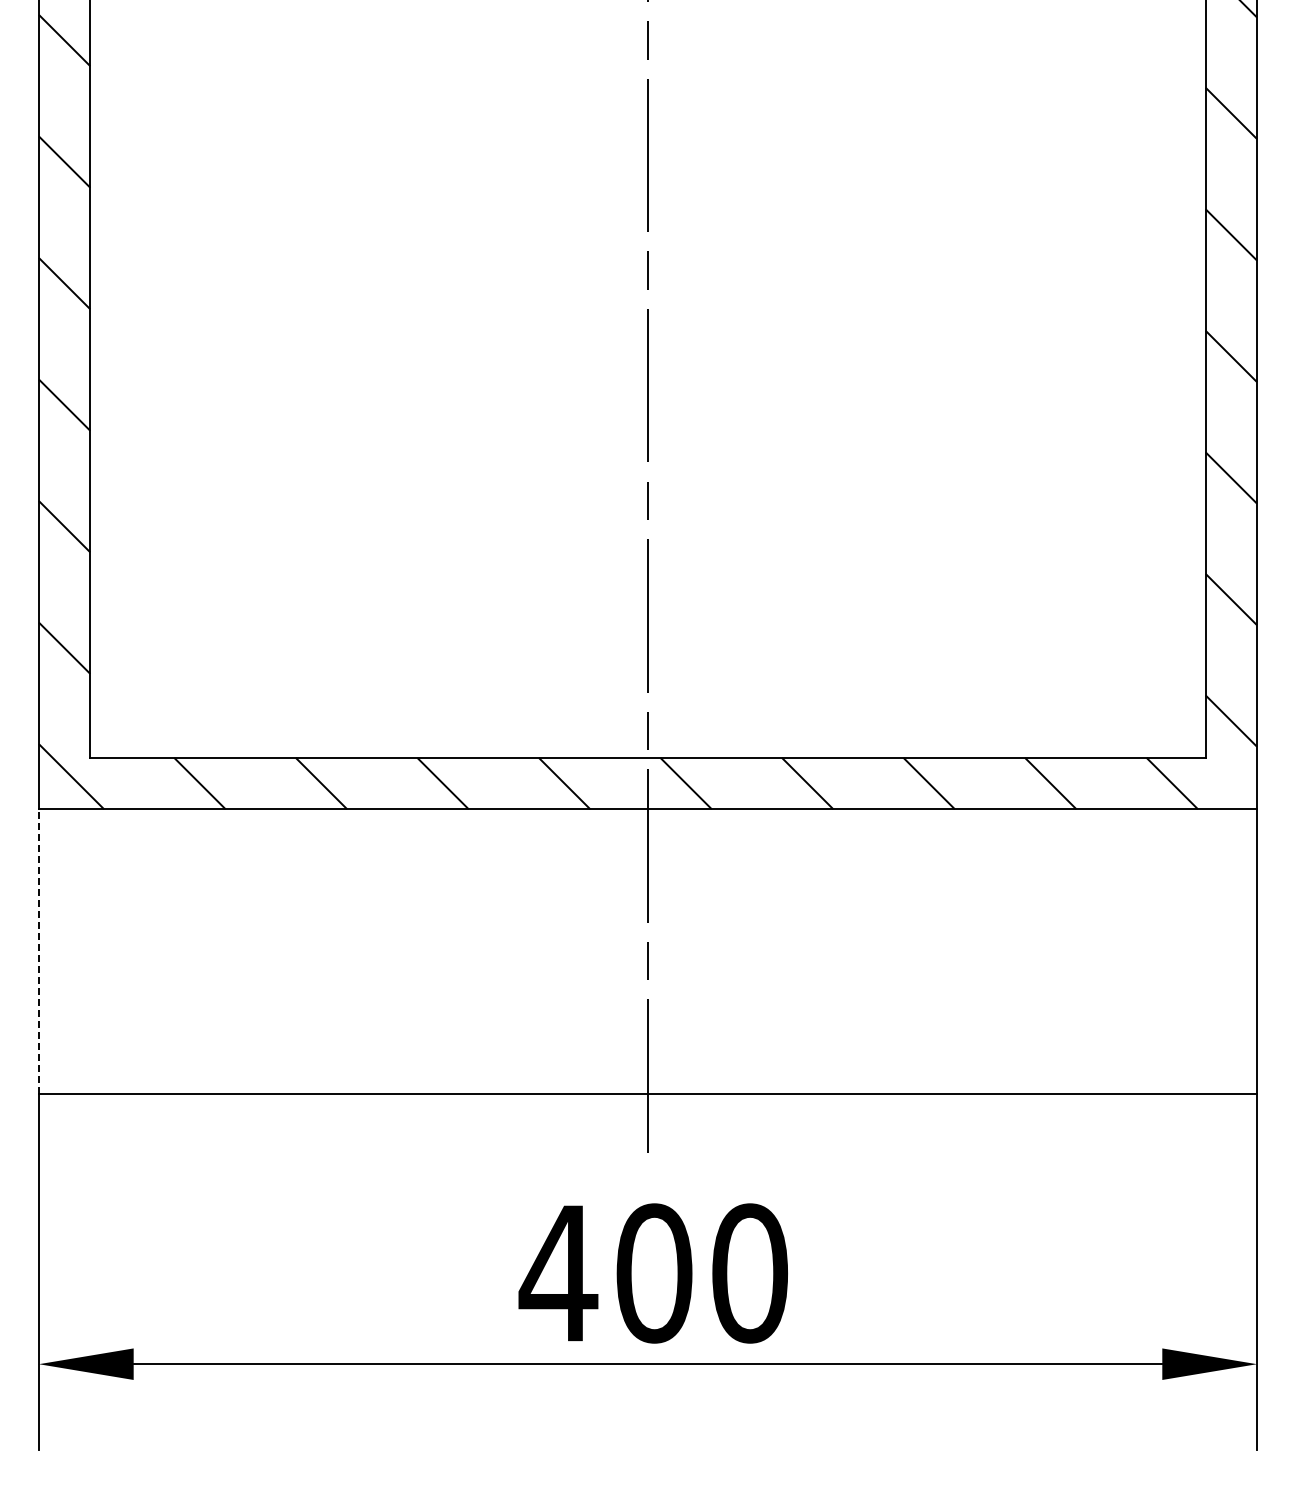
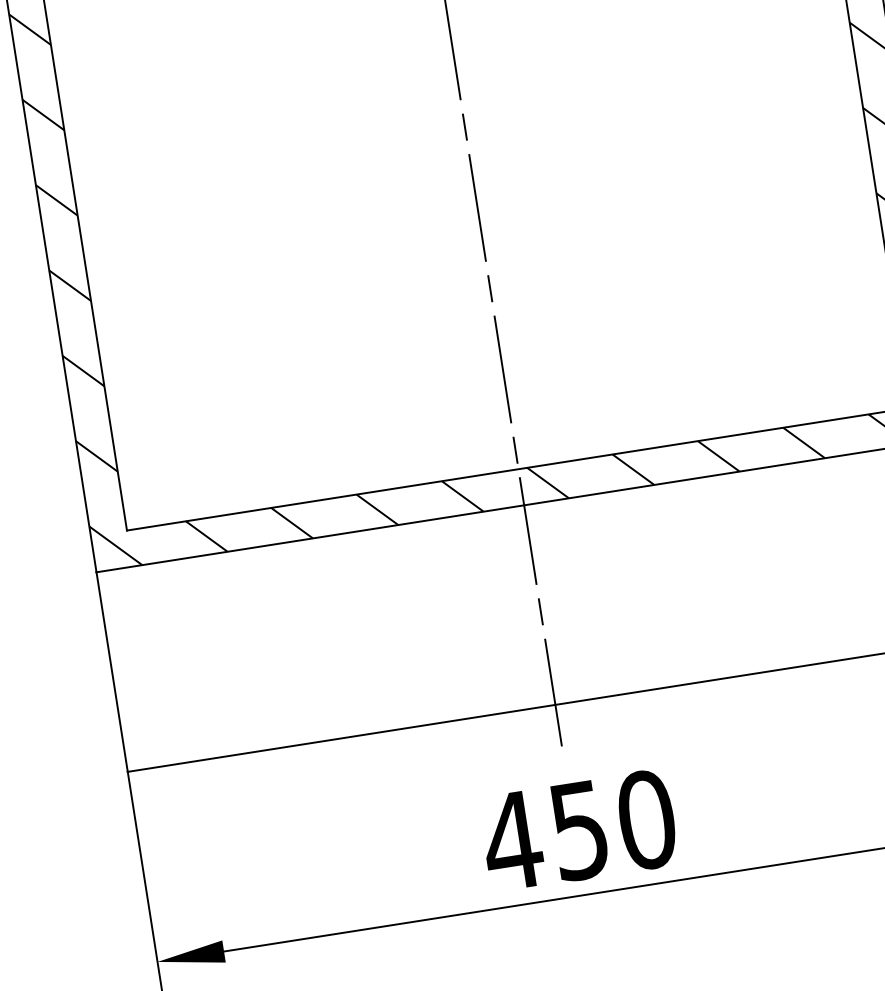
line: (38, 950) -> (111, 671), dashed -> solid
text: (654, 1273) -> (579, 830), 400 -> 450

